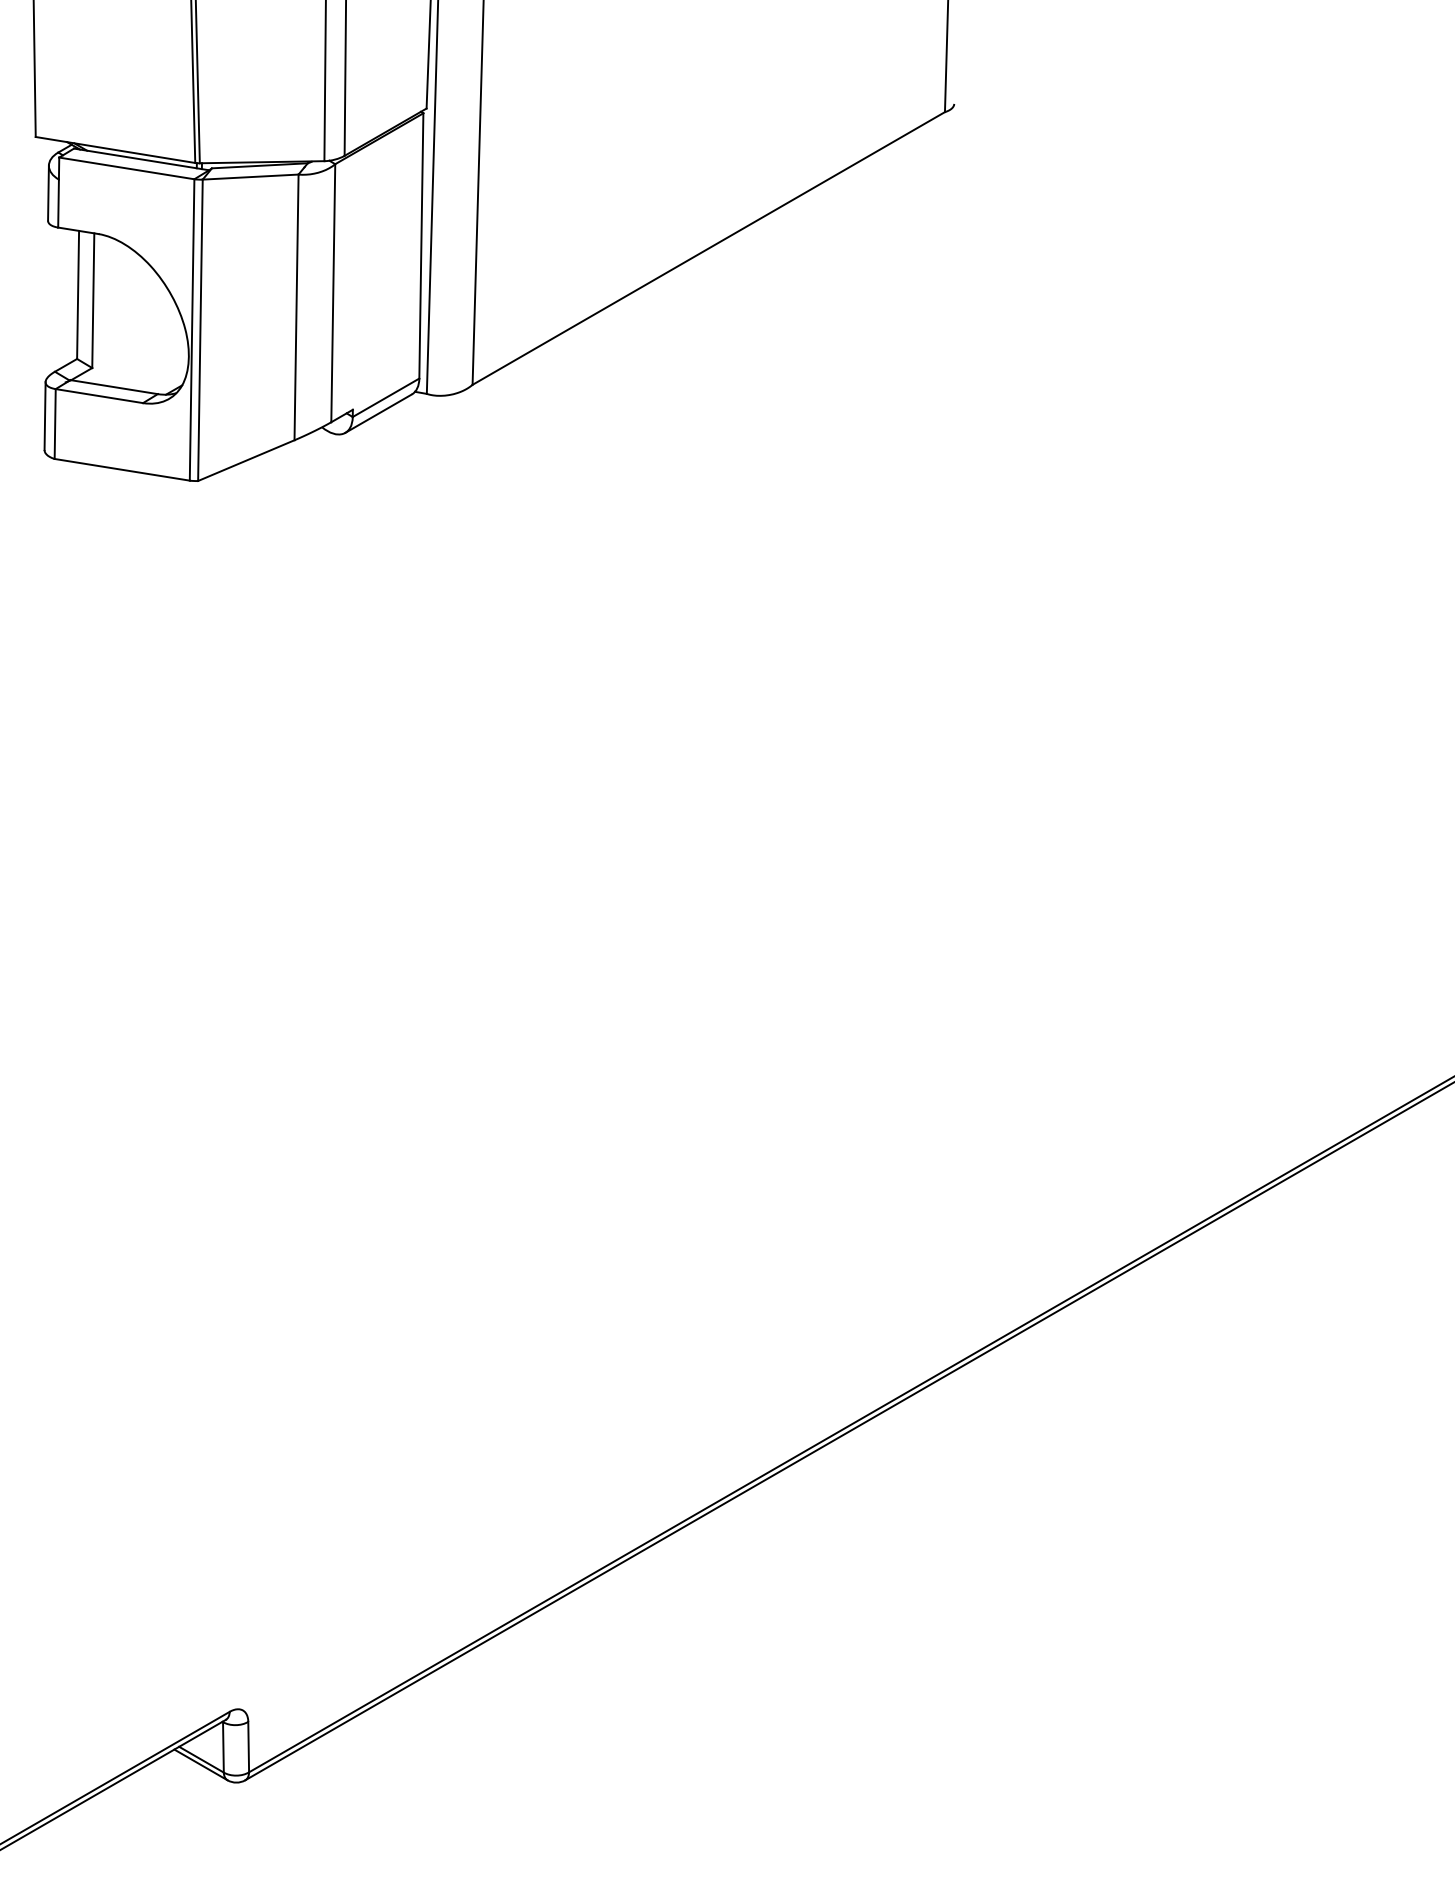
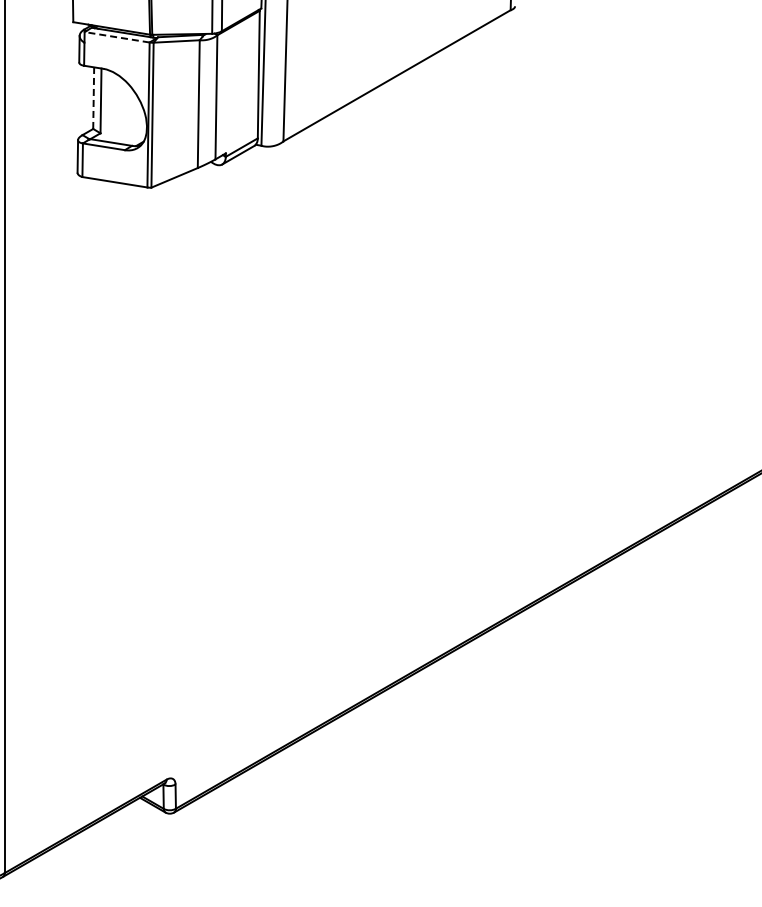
line: (127, 168) -> (117, 37), solid -> dashed
line: (77, 295) -> (93, 98), solid -> dashed

